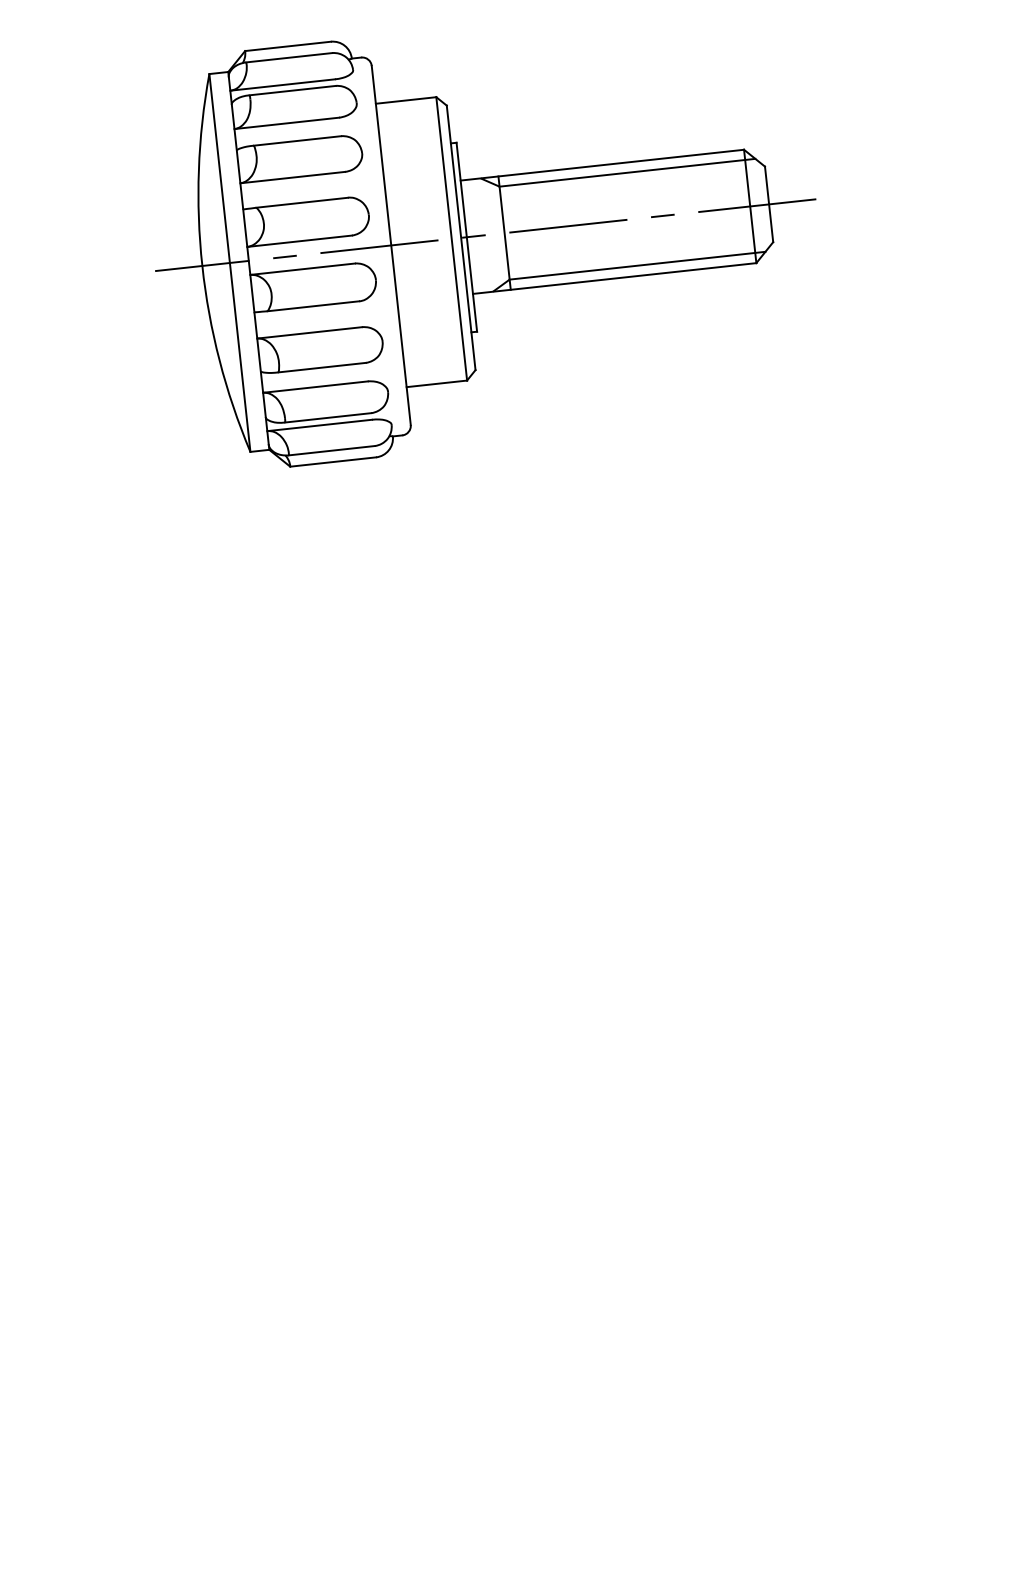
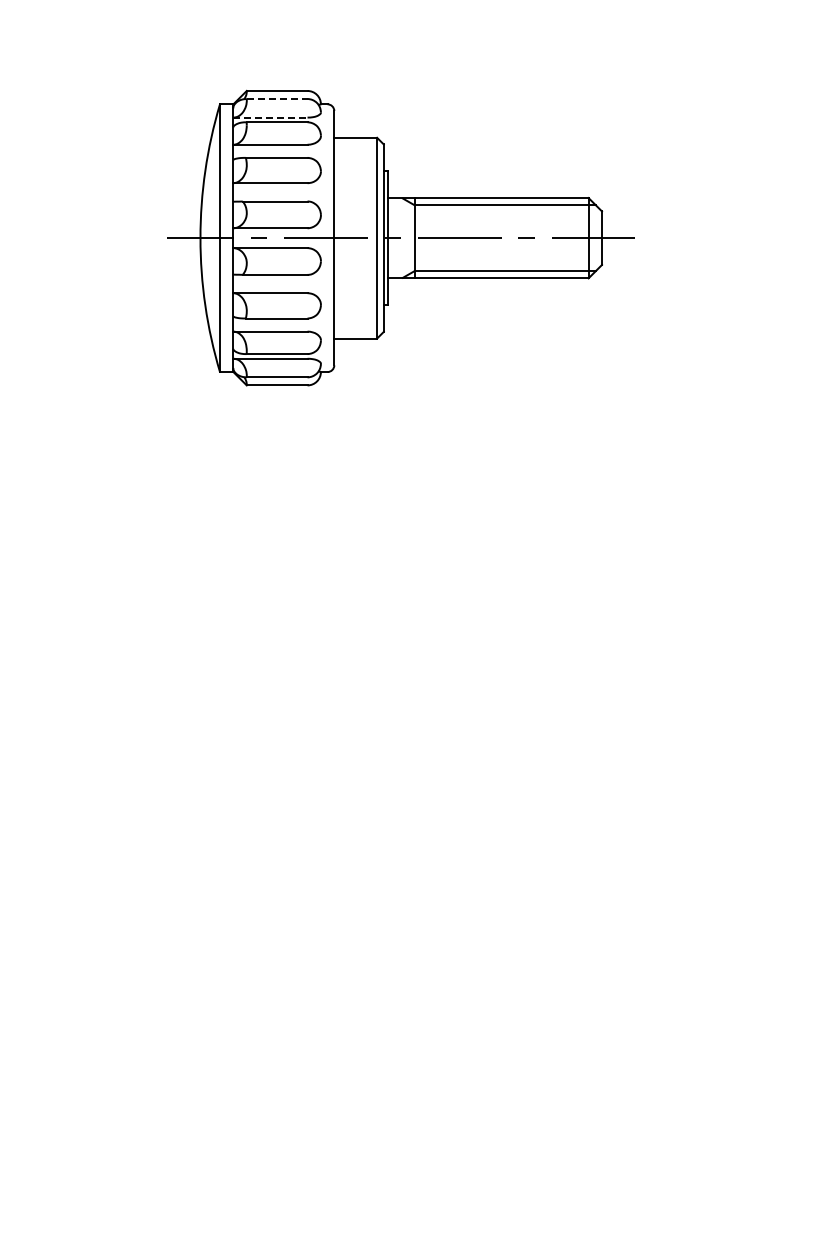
line: (289, 58) -> (277, 99), solid -> dashed
line: (282, 84) -> (270, 117), solid -> dashed

